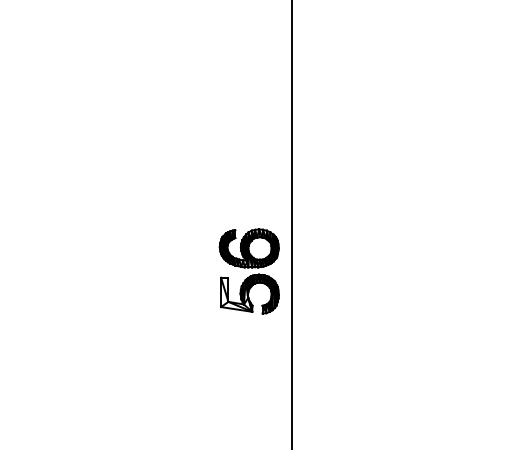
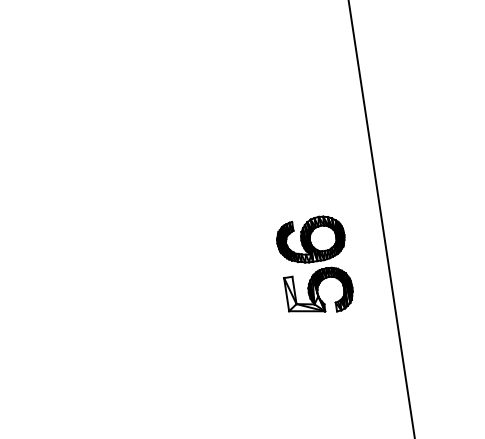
part: (248, 271) -> (314, 266), moved

